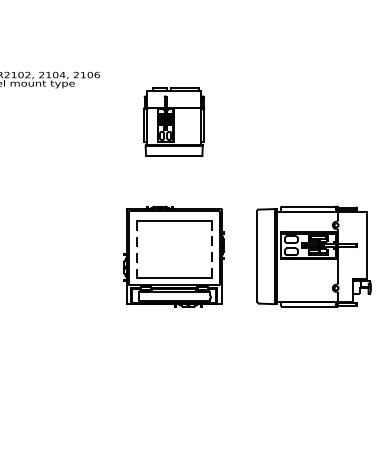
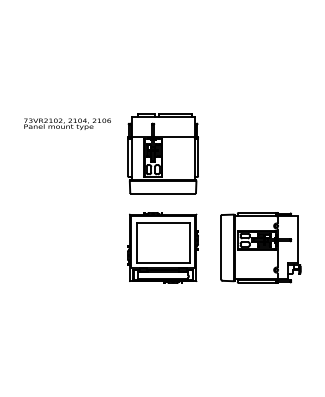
part: (173, 121) -> (162, 153), size x1.67
line: (137, 250) -> (137, 243), dashed -> solid
line: (211, 250) -> (189, 243), dashed -> solid

